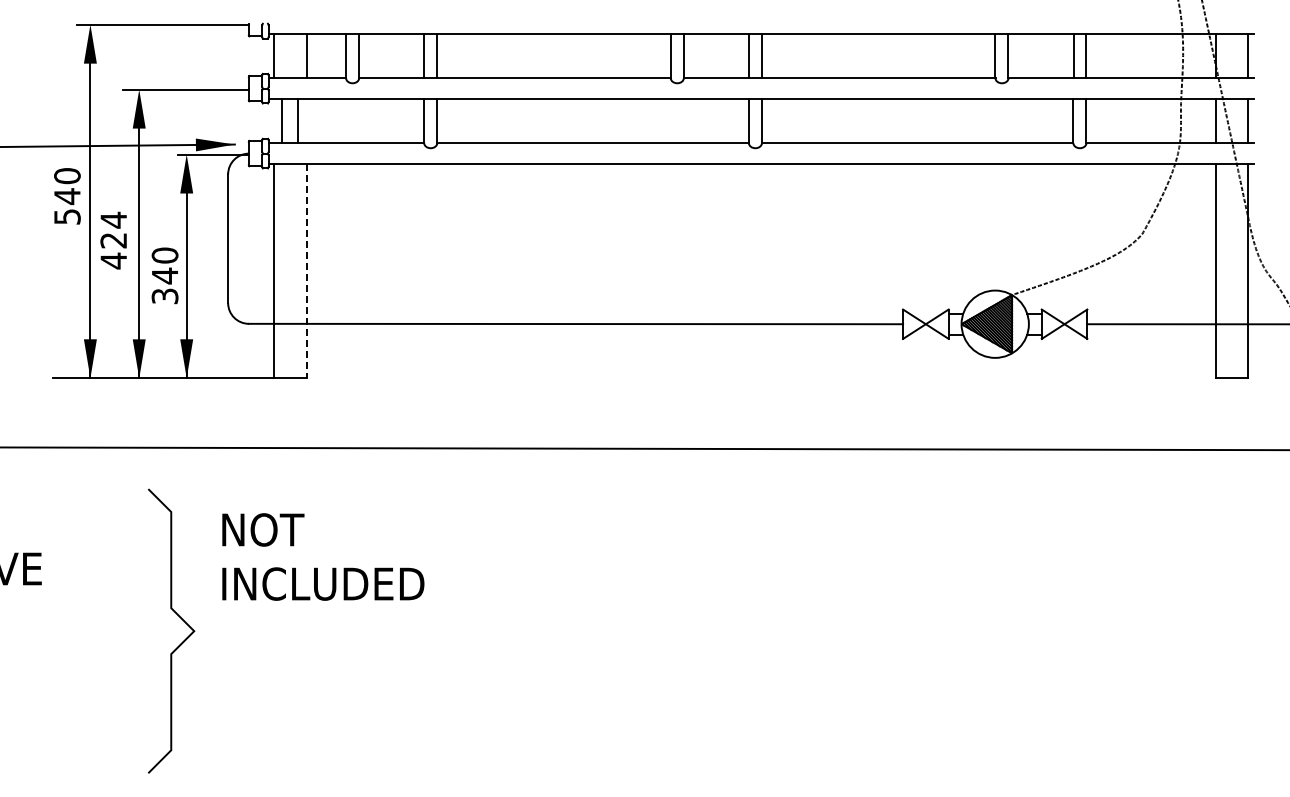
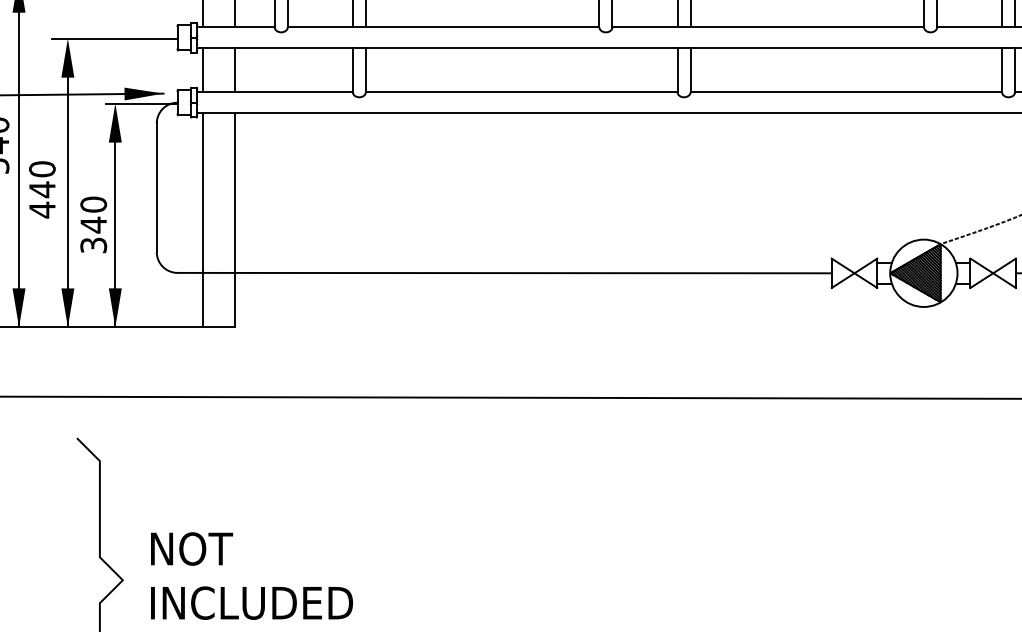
line: (281, 121) -> (235, 70), moved
line: (298, 121) -> (203, 70), moved
text: (113, 230) -> (42, 179), 424 -> 440
line: (306, 270) -> (235, 219), dashed -> solid
text: (323, 556) -> (252, 575), moved

